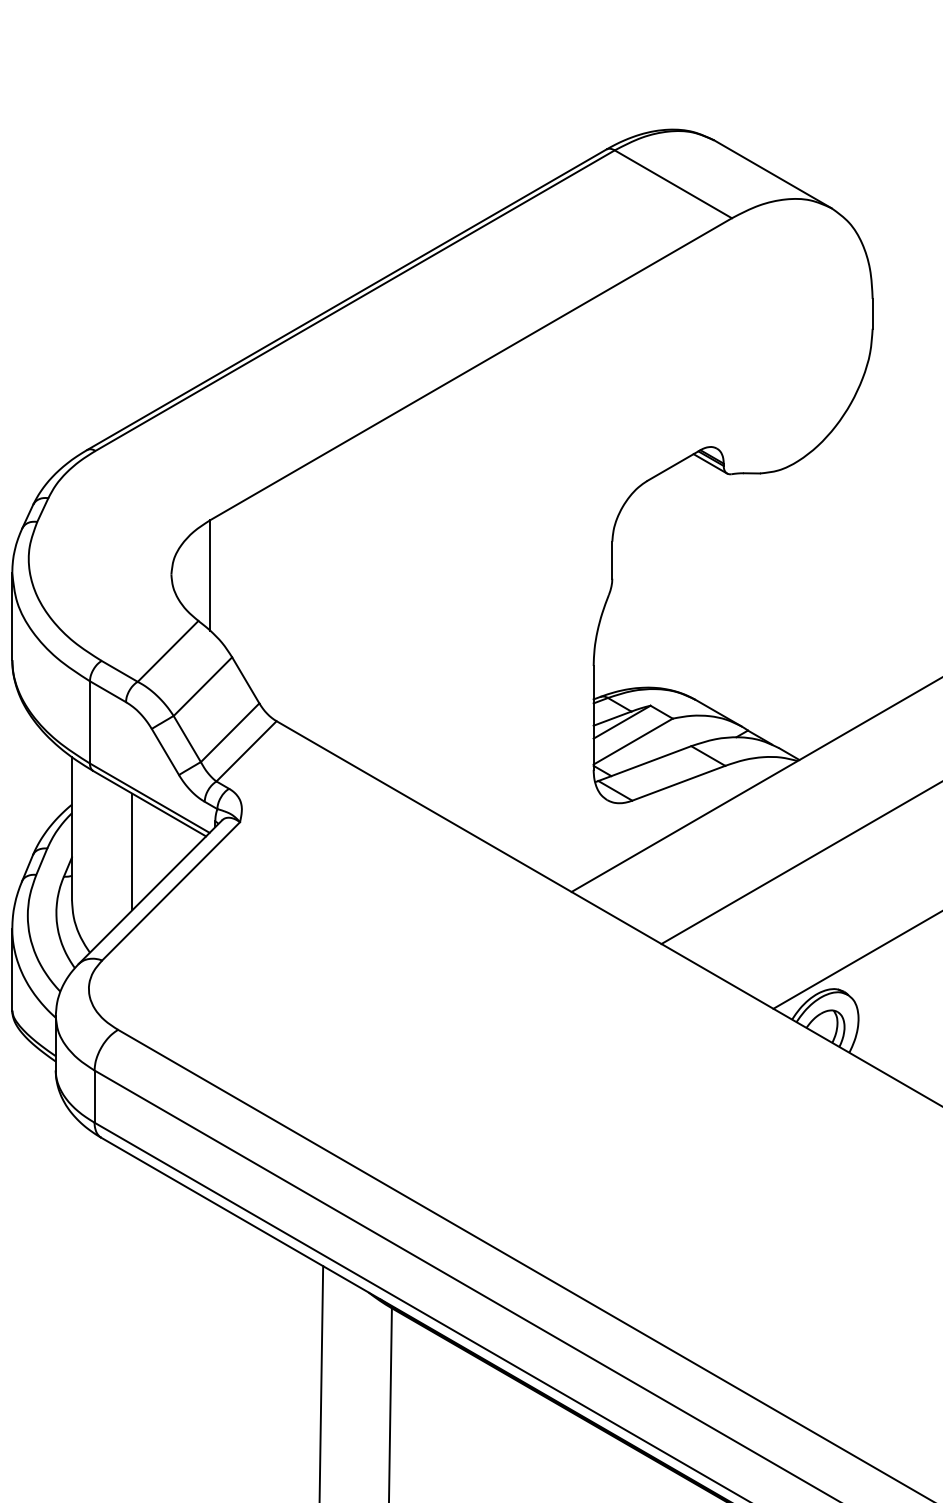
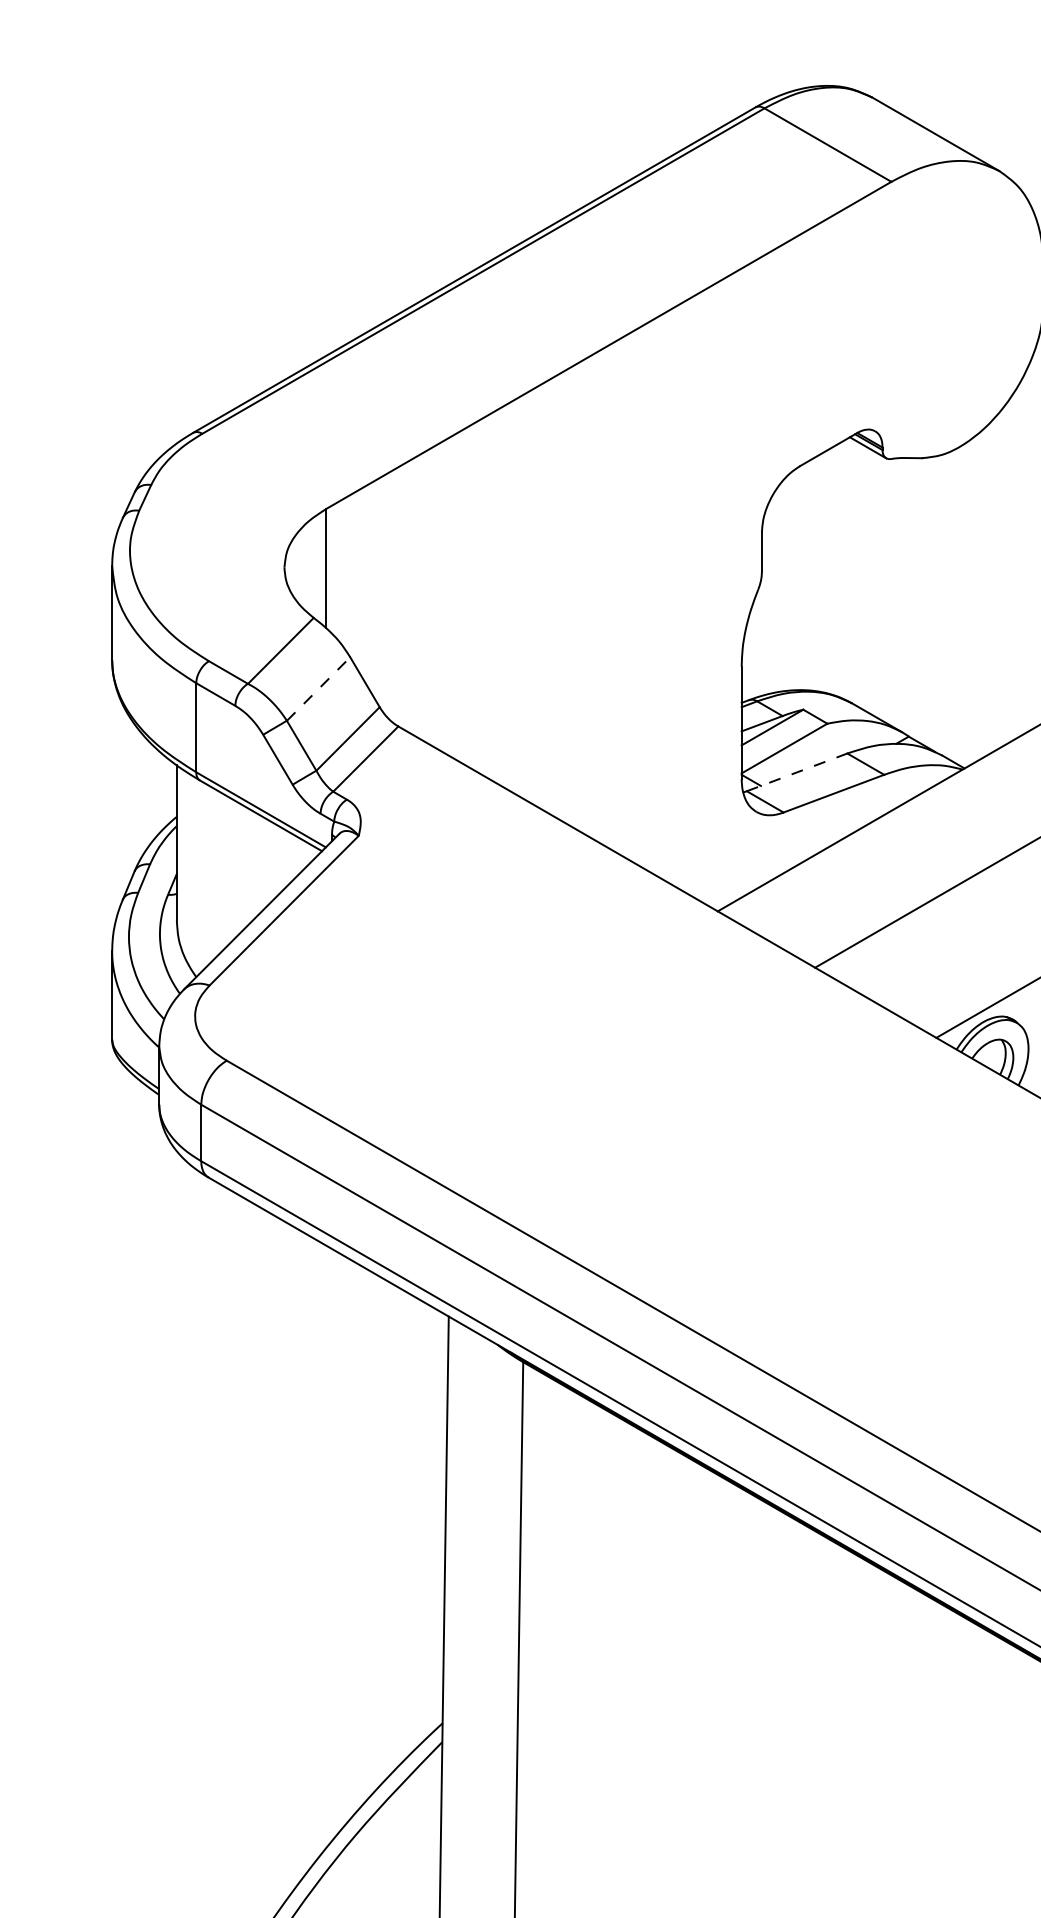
line: (202, 687) -> (318, 689), solid -> dashed
line: (645, 763) -> (797, 772), solid -> dashed
line: (131, 851) -> (241, 867), removed

